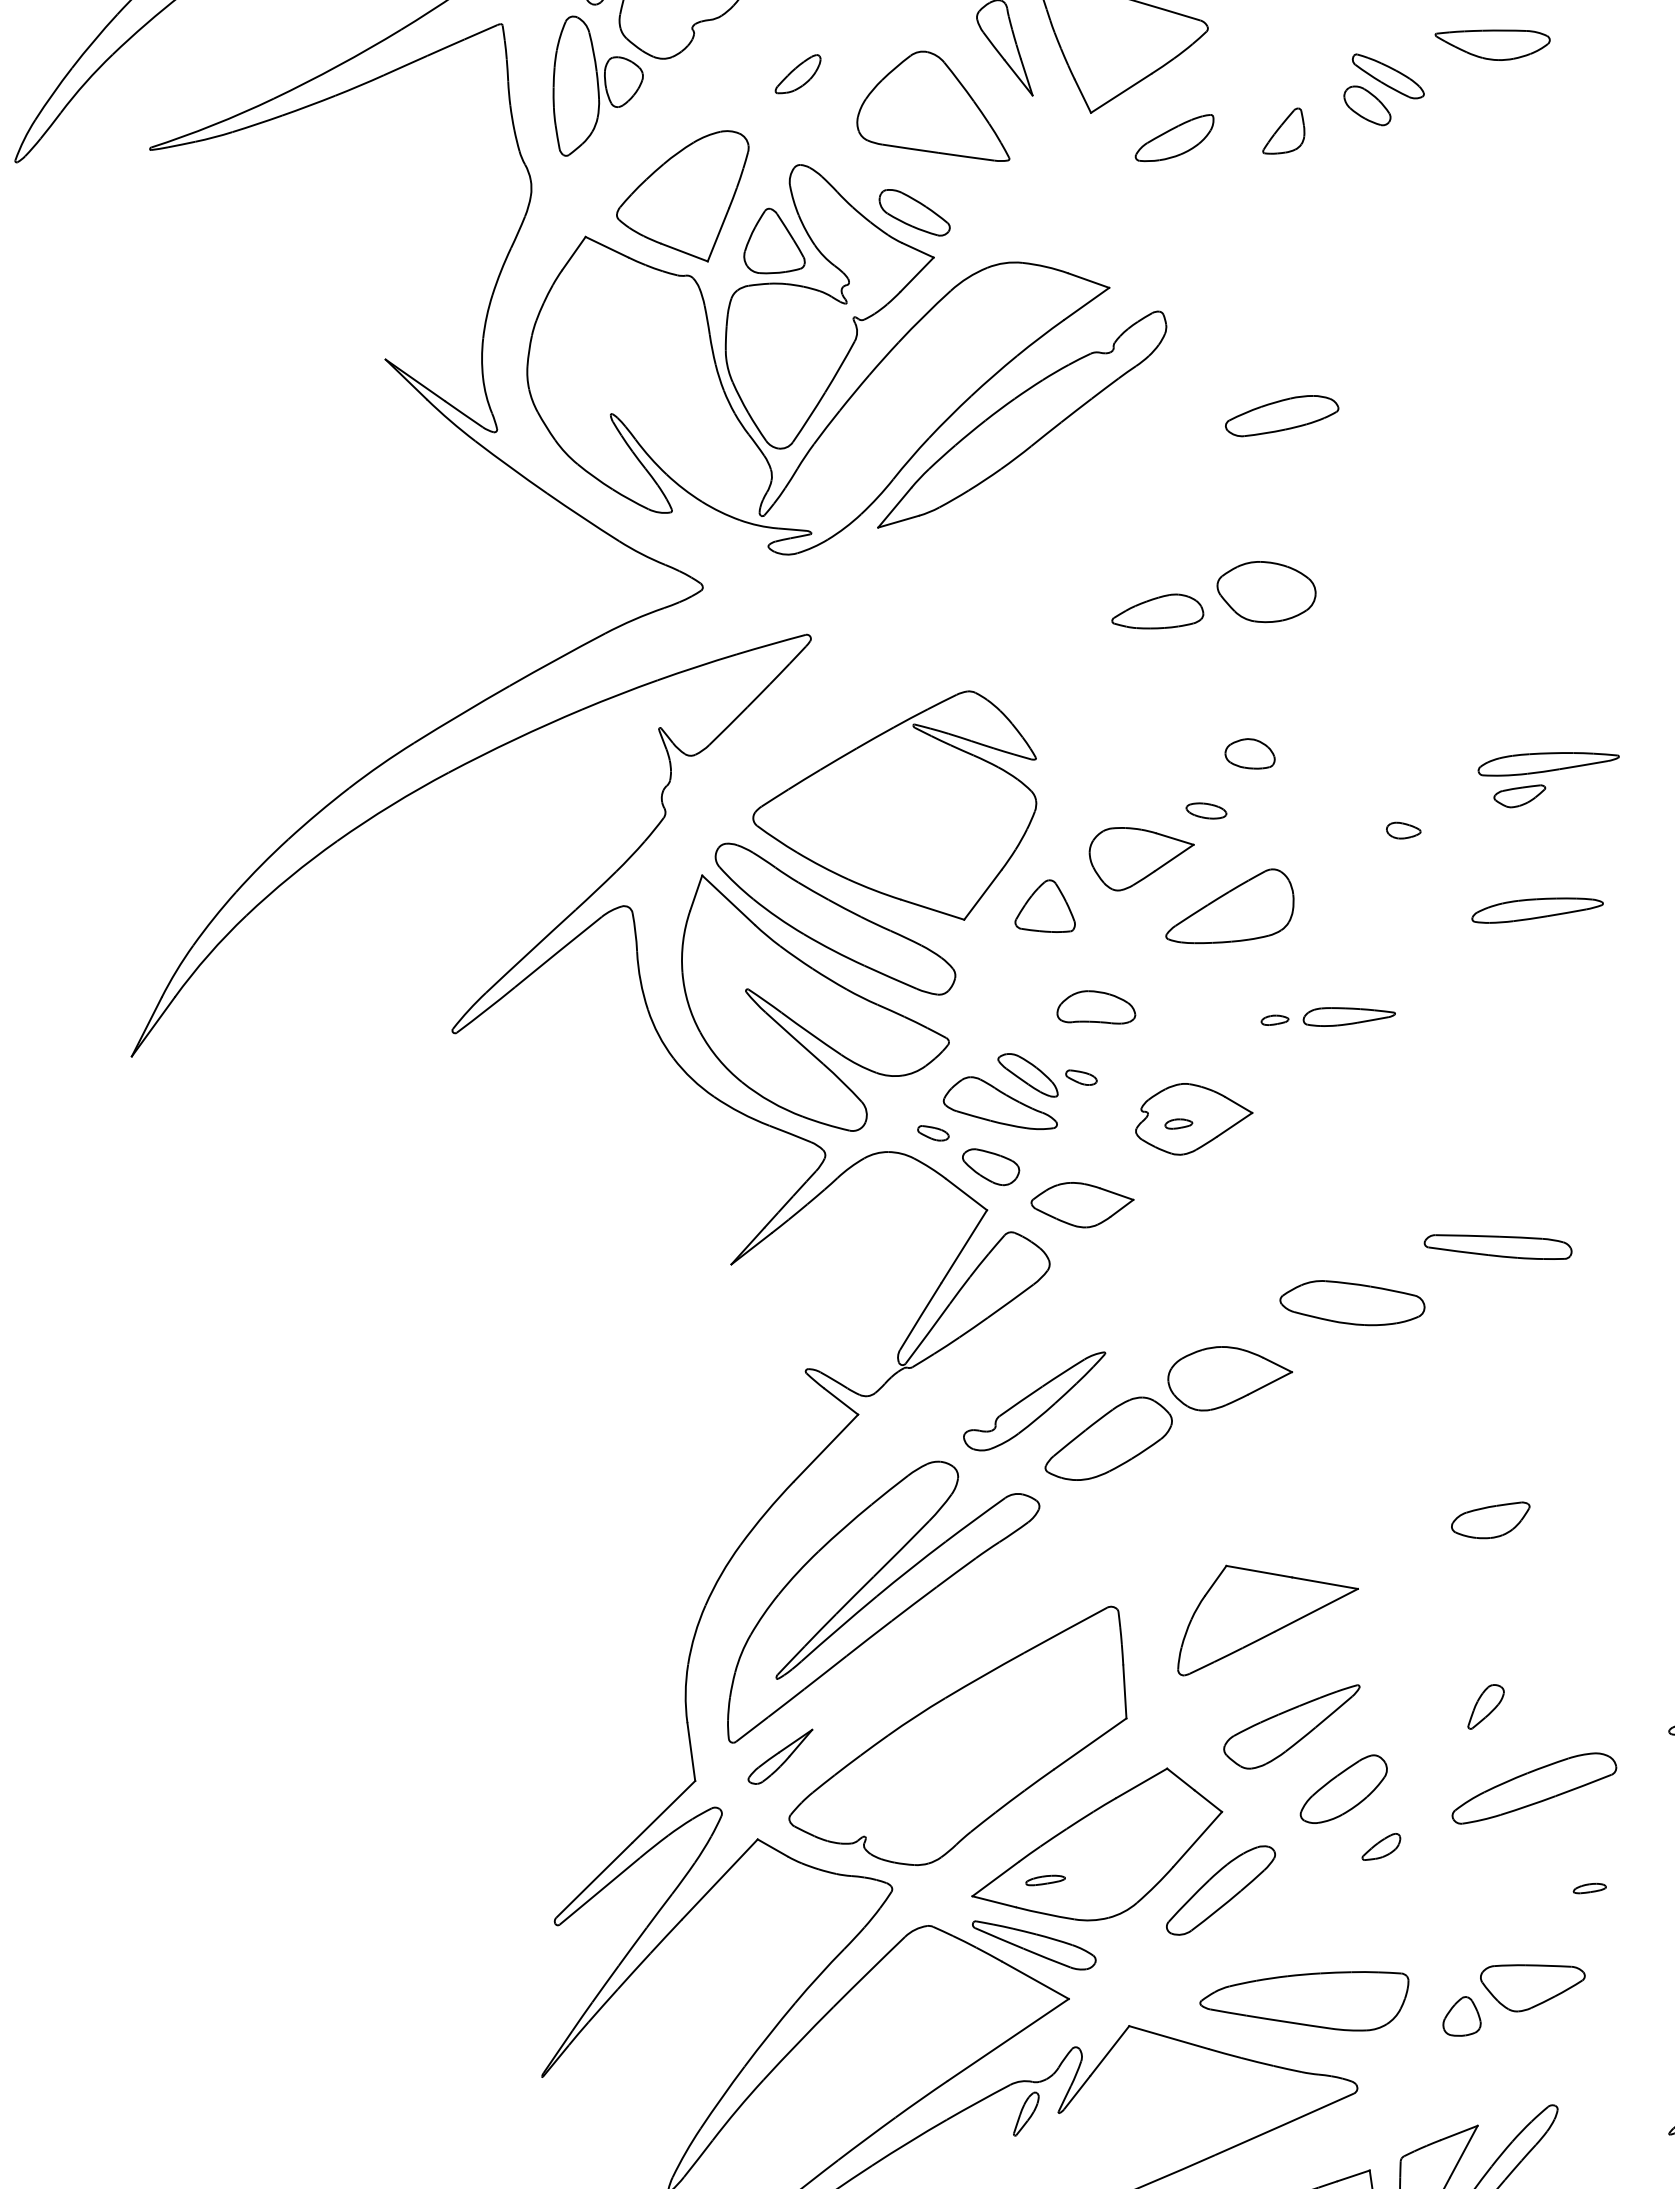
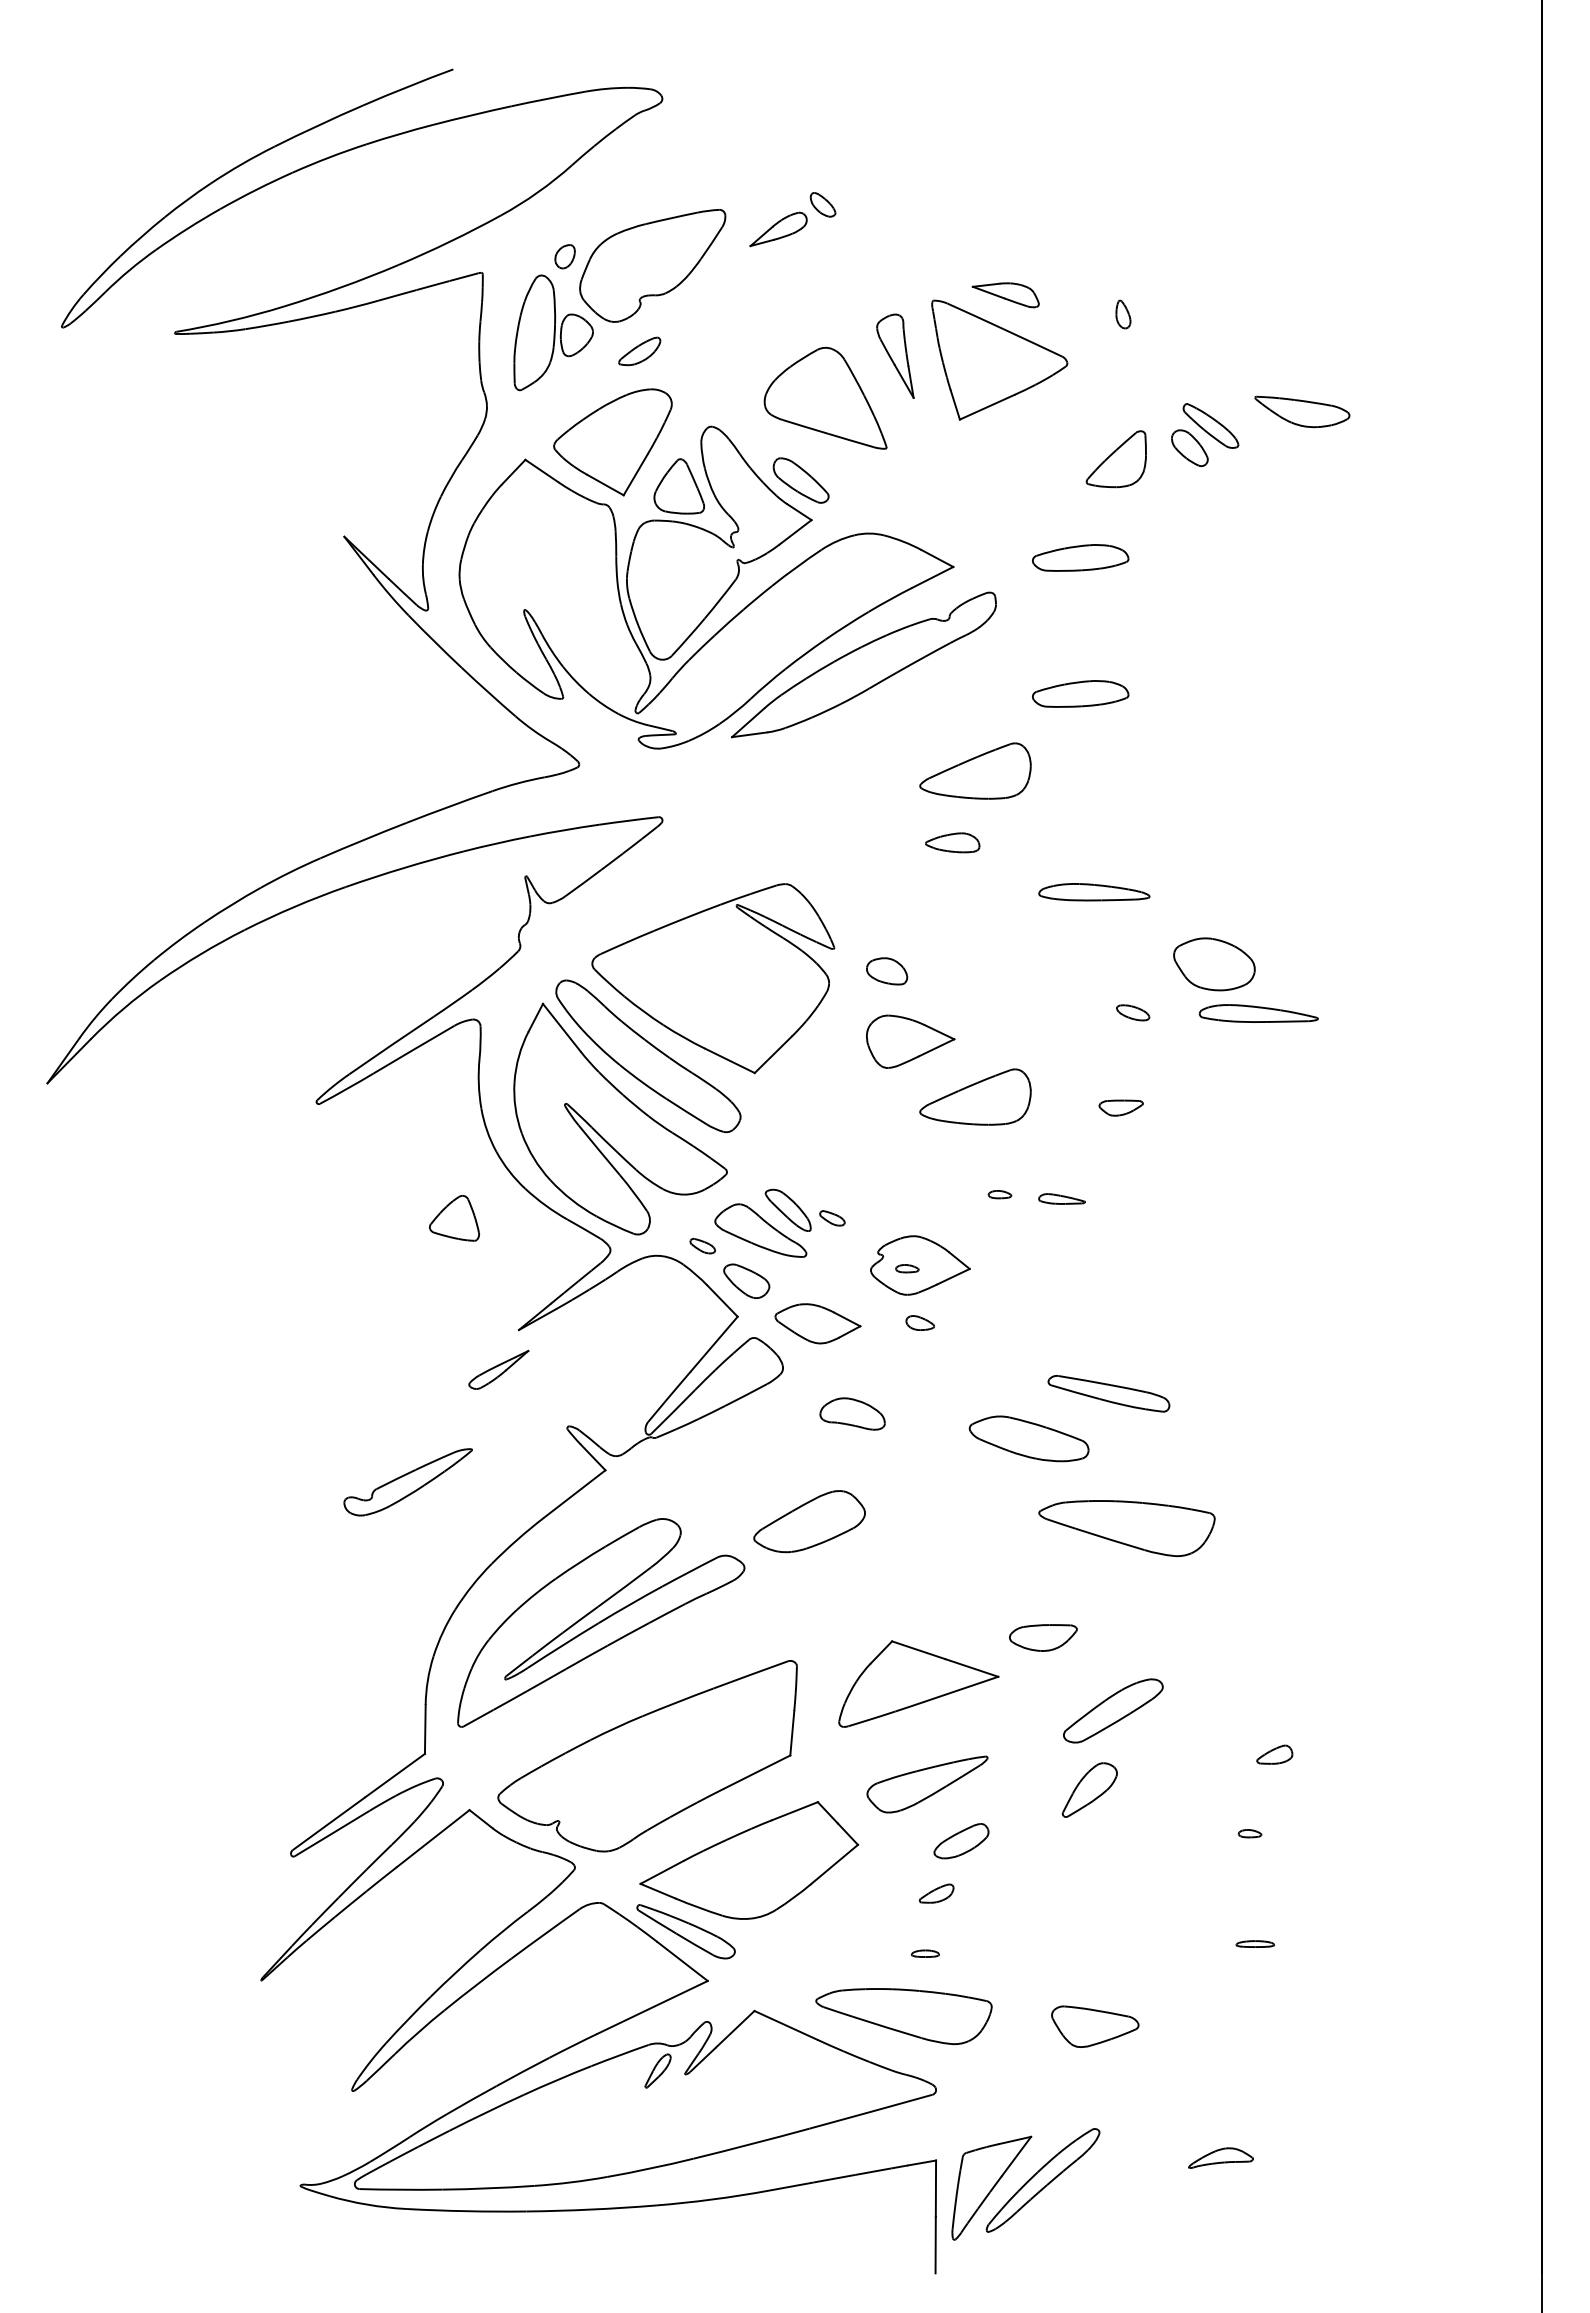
part: (797, 74) -> (639, 351), moved
part: (1282, 131) -> (1116, 458), size x1.6
part: (1173, 138) -> (1025, 451), removed
part: (1257, 254) -> (1080, 557), added
part: (1171, 524) -> (975, 770), added
part: (1266, 591) -> (1214, 964), moved
part: (1156, 612) -> (952, 842), size x0.7
part: (1250, 754) -> (887, 971), moved
part: (1519, 796) -> (1120, 1107), moved
part: (1206, 810) -> (1133, 1012), moved
part: (1403, 829) -> (920, 1322), moved
part: (1043, 908) -> (454, 1218), moved
part: (1537, 908) -> (1094, 892), moved
part: (1095, 1008) -> (852, 1413), moved
part: (1348, 1013) -> (1061, 1198), size x0.6
part: (1497, 1246) -> (1108, 1393), moved
part: (1229, 1375) -> (918, 1483), removed
part: (1482, 1391) -> (1126, 1528), added
part: (1034, 1402) -> (407, 1482), moved
part: (1491, 1521) -> (1043, 1637), moved
part: (1485, 1705) -> (1089, 1789), size x1.6
part: (780, 1756) -> (498, 1369), moved
part: (1533, 1787) -> (1119, 1863), removed
part: (1343, 1788) -> (961, 1840), size x0.7
part: (1381, 1846) -> (936, 1893), moved
part: (1045, 1880) -> (703, 1879), removed
part: (1588, 1888) -> (924, 1953), moved
part: (1221, 1890) -> (1113, 1710), moved
part: (1460, 2016) -> (1030, 2044), removed

